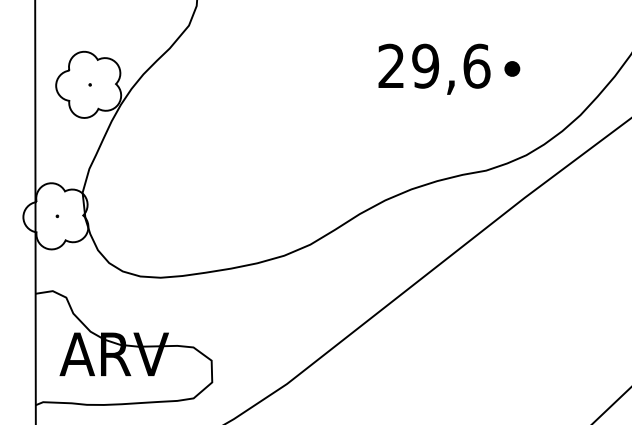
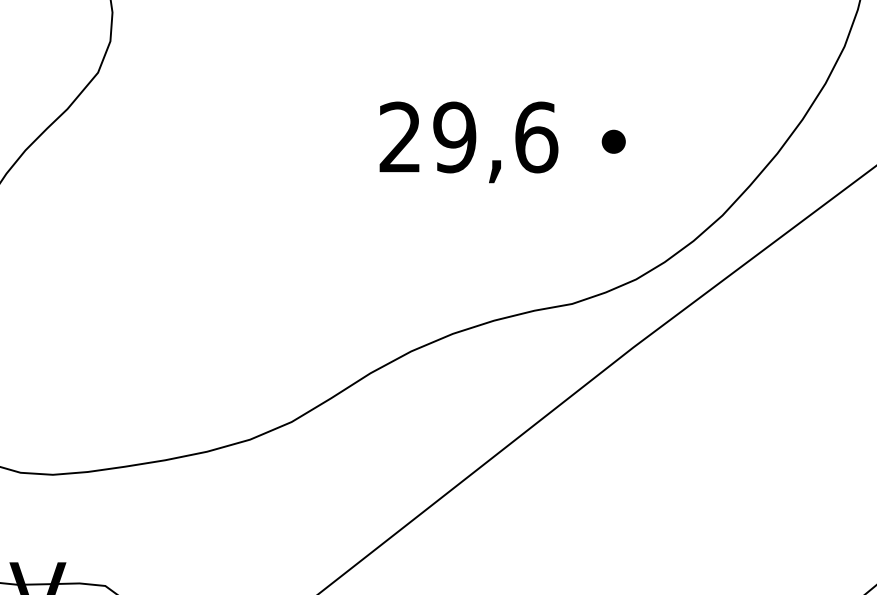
text: (434, 68) -> (468, 141), moved

